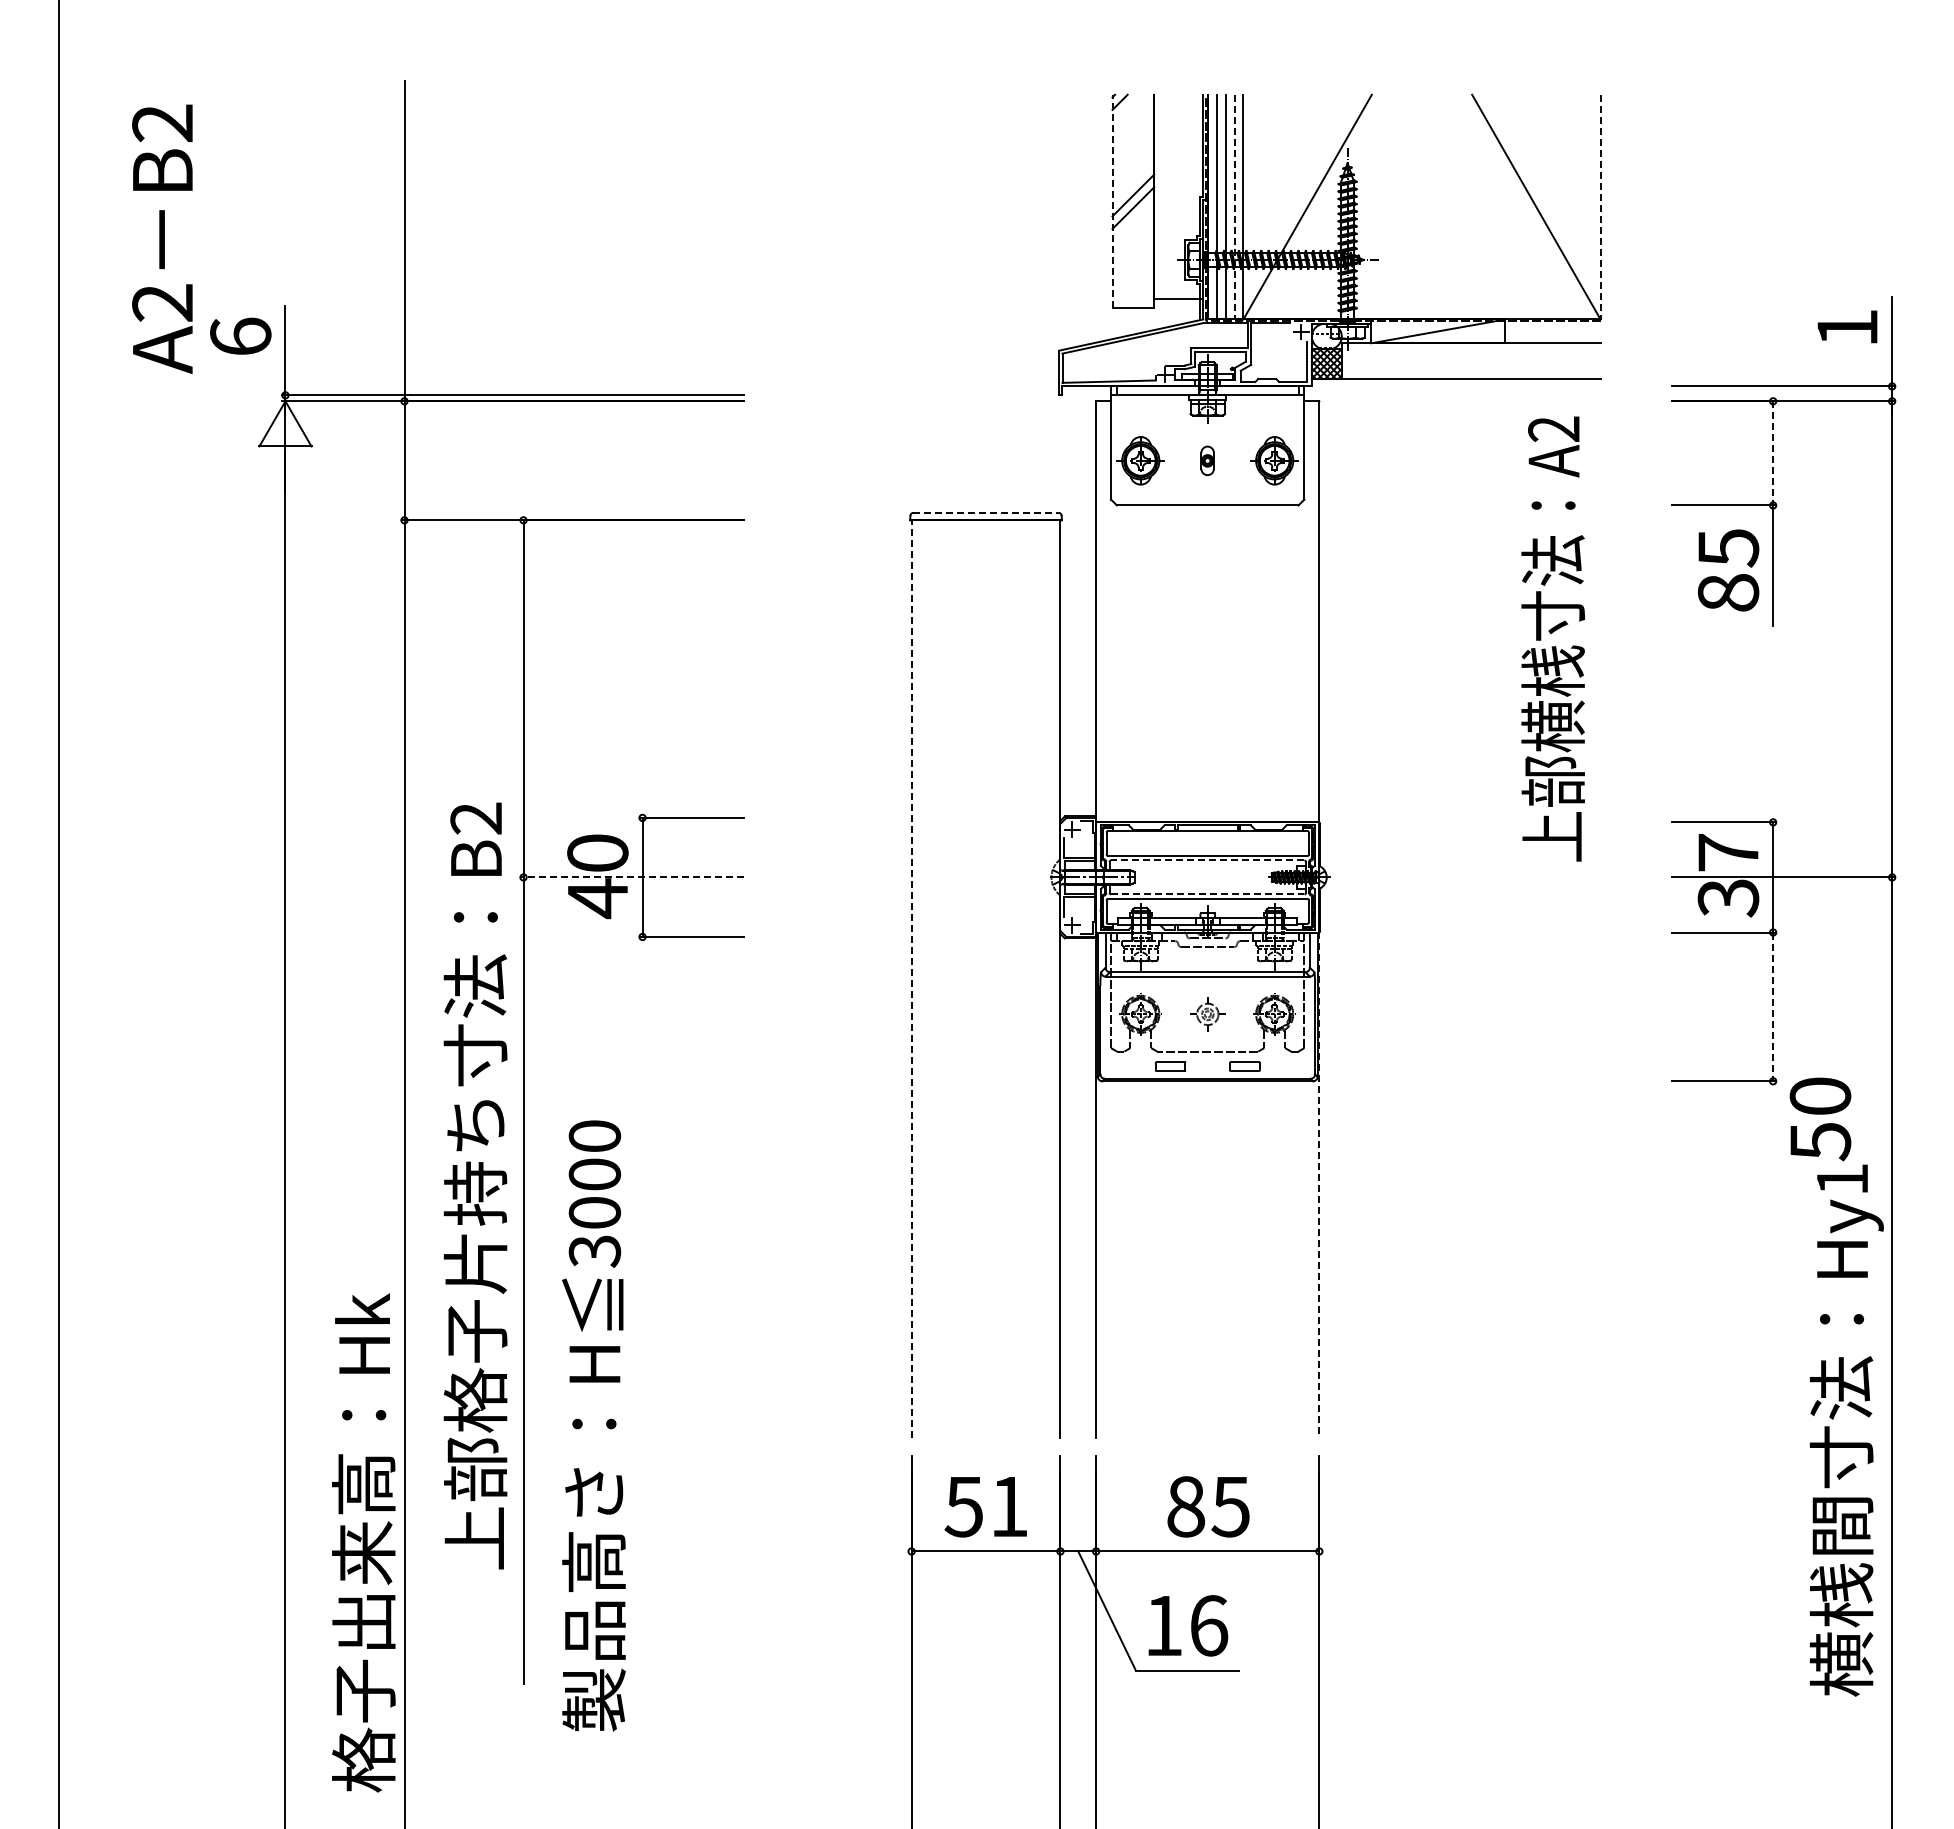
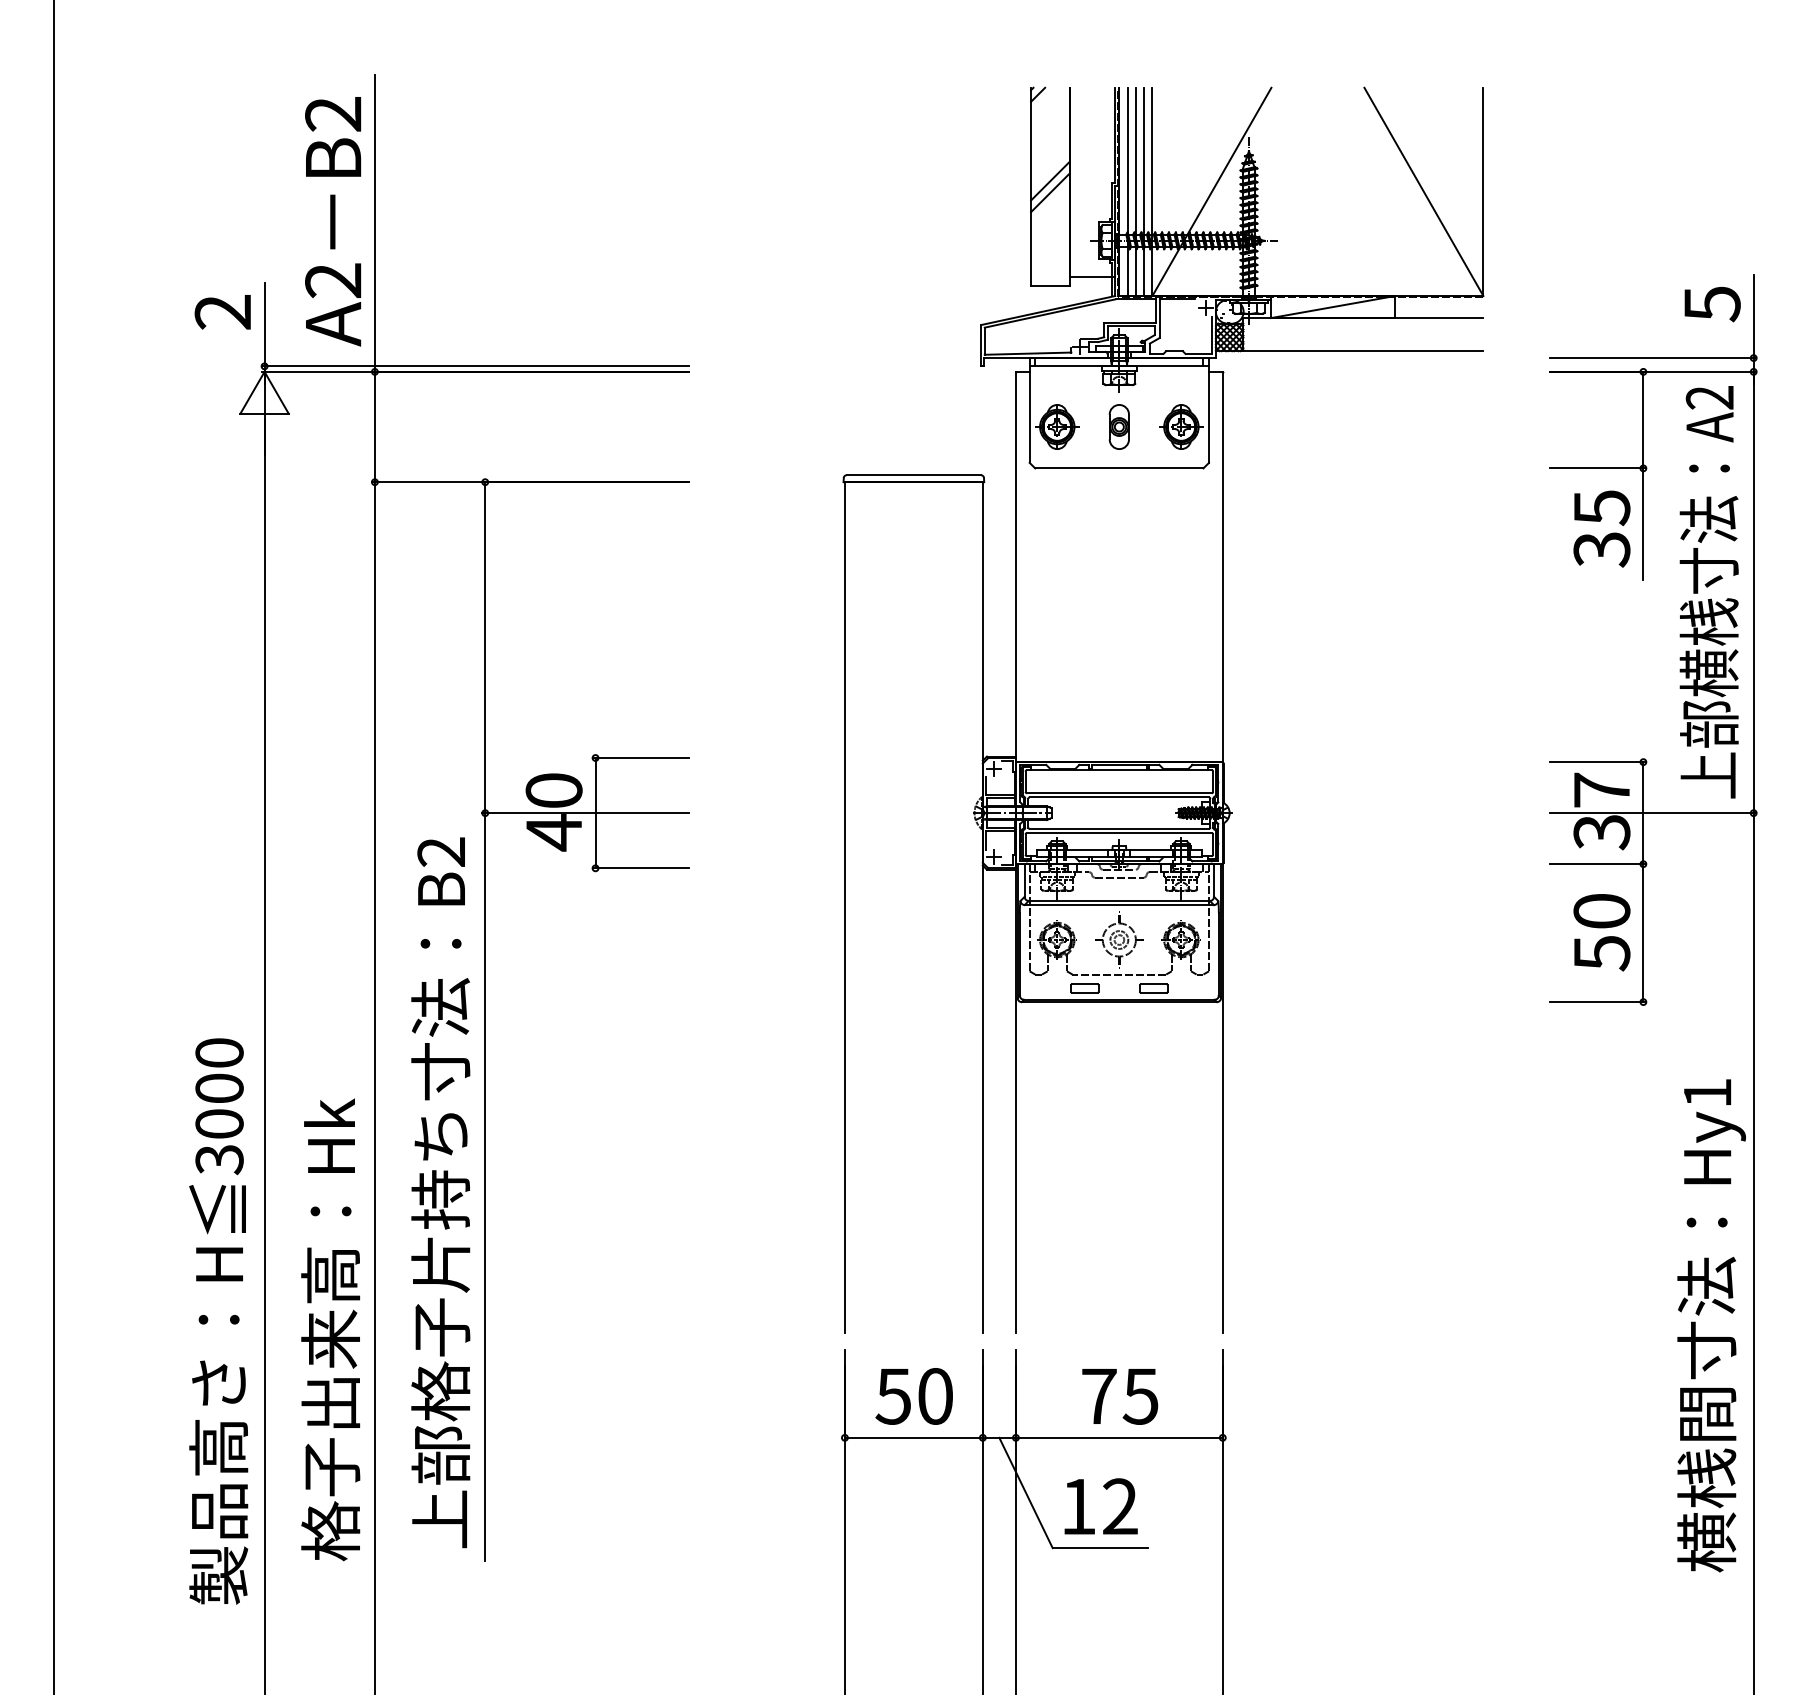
line: (1112, 201) -> (1031, 186), dashed -> solid
line: (1234, 207) -> (1144, 192), dashed -> solid
line: (1600, 207) -> (1483, 192), dashed -> solid
text: (162, 239) -> (333, 221), moved
text: (1847, 328) -> (1712, 304), 1 -> 5
text: (240, 336) -> (222, 311), 6 -> 2
line: (1773, 453) -> (1643, 420), dashed -> solid
part: (1207, 460) -> (1119, 426), size x1.67
line: (986, 512) -> (914, 474), dashed -> solid
text: (1728, 593) -> (1601, 549), 85 -> 35
text: (1552, 638) -> (1708, 591), moved
line: (1207, 860) -> (1119, 797), dashed -> solid
line: (631, 877) -> (585, 813), dashed -> solid
line: (1207, 894) -> (1119, 828), dashed -> solid
line: (911, 978) -> (844, 906), dashed -> solid
line: (1773, 1007) -> (1643, 933), dashed -> solid
part: (1207, 1014) -> (1119, 940), size x1.67
text: (1820, 1119) -> (1601, 932), moved
text: (475, 1185) -> (440, 1192), moved
line: (1319, 1185) -> (1222, 1098), dashed -> solid
text: (593, 1425) -> (218, 1321), moved
text: (1009, 1506) -> (935, 1396), 51 -> 50
text: (1186, 1506) -> (1099, 1396), 85 -> 75
text: (363, 1542) -> (330, 1329), moved
text: (1209, 1625) -> (1120, 1506), 16 -> 12

